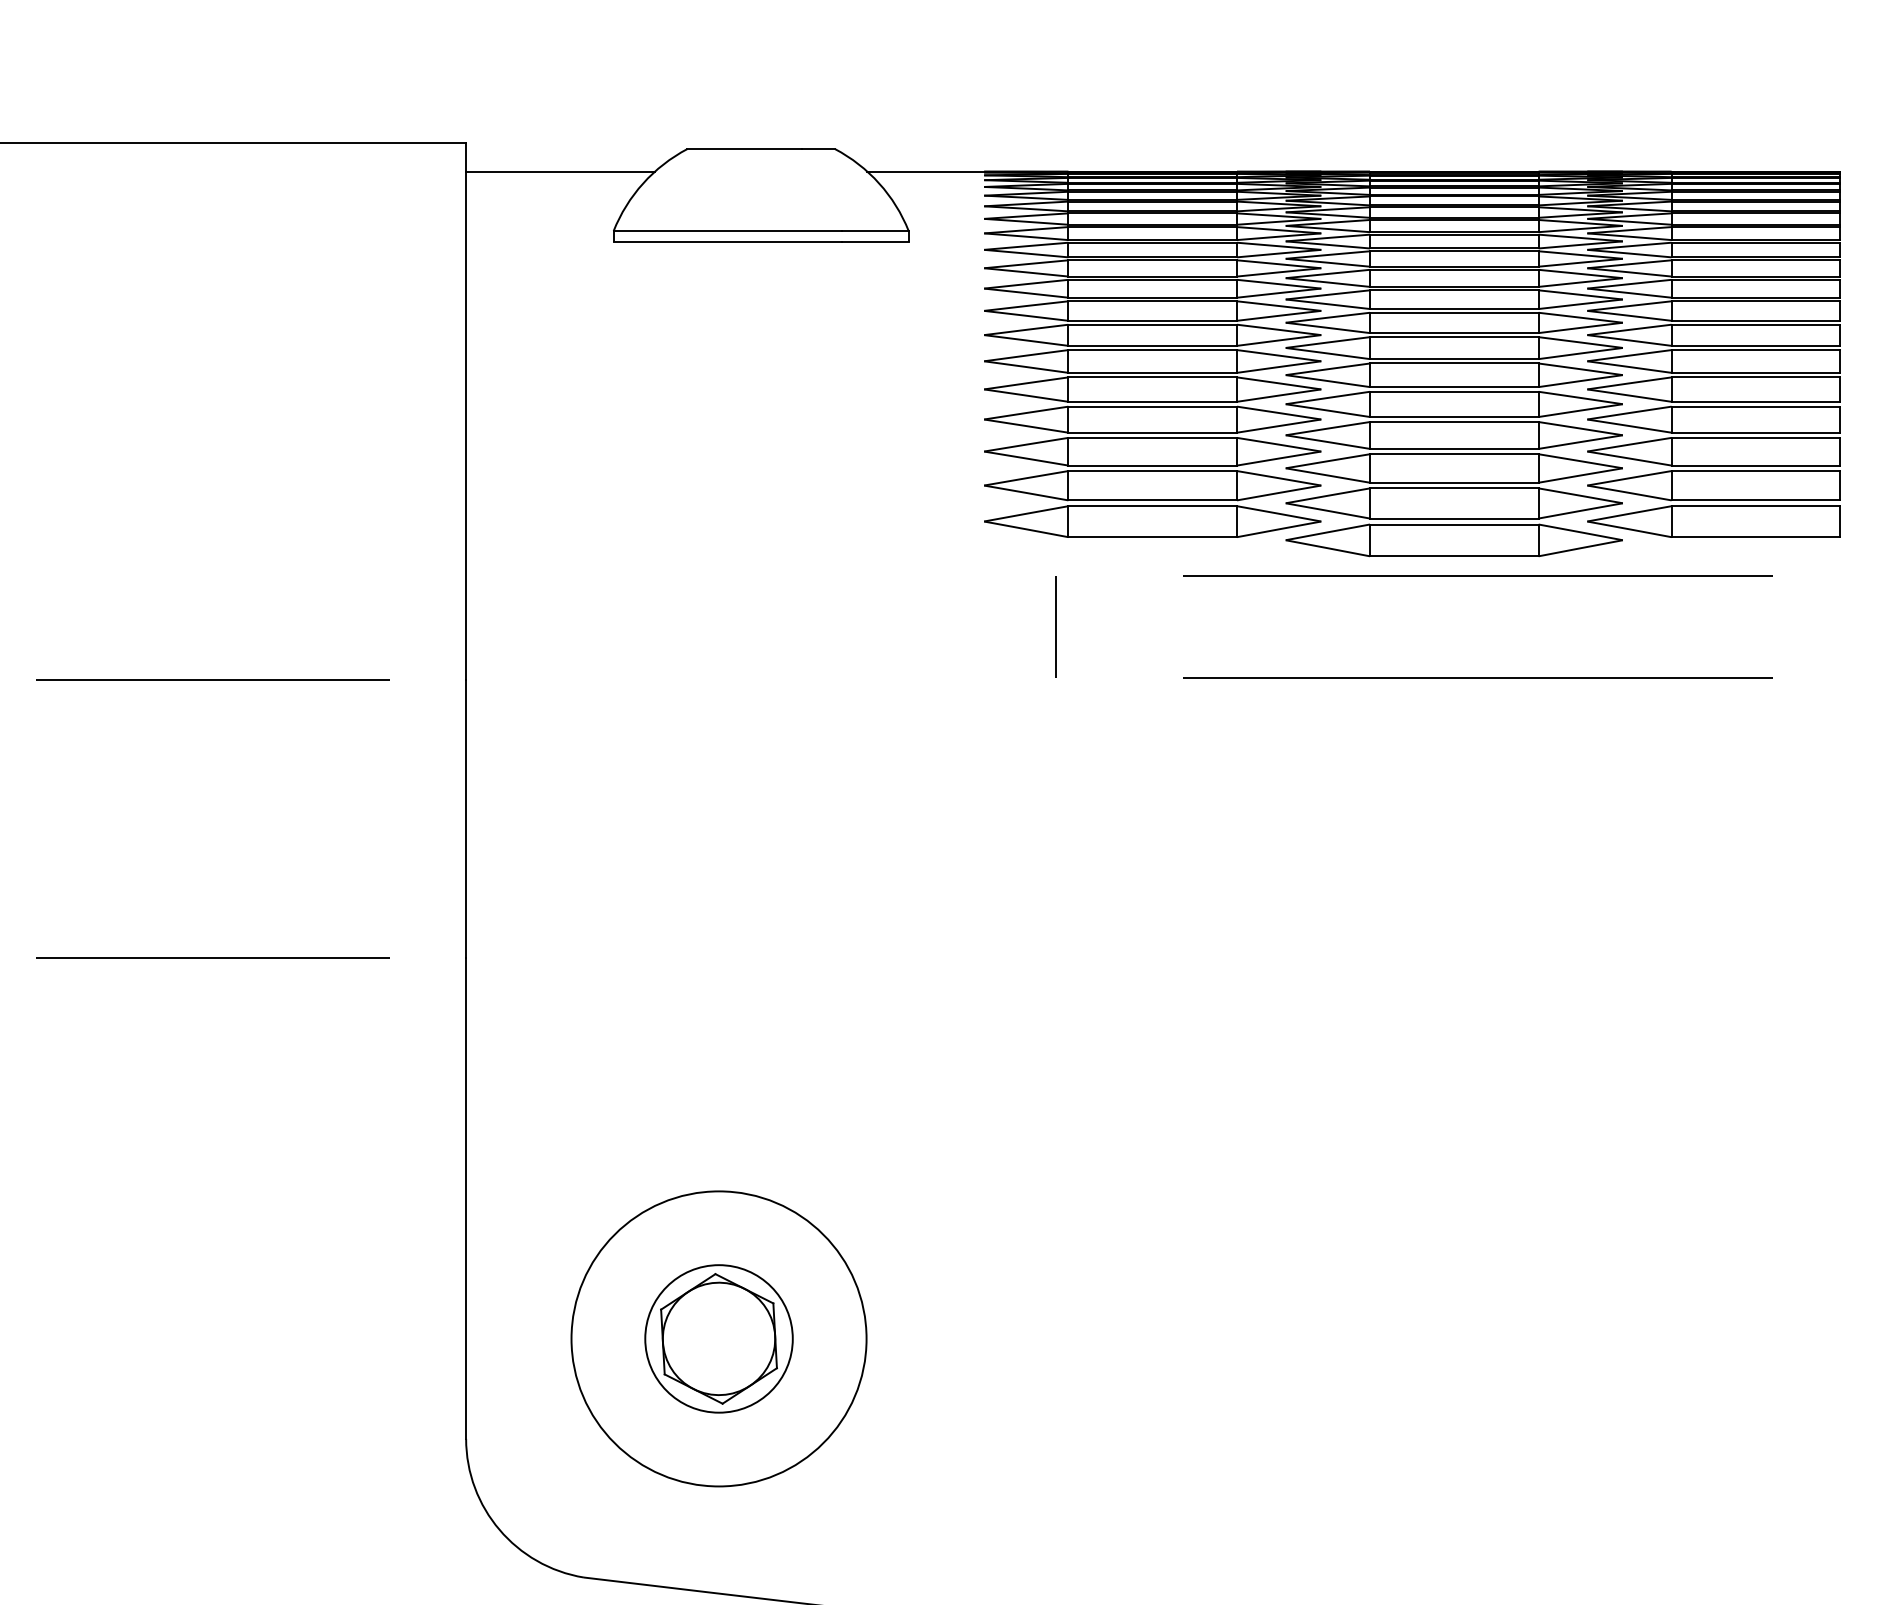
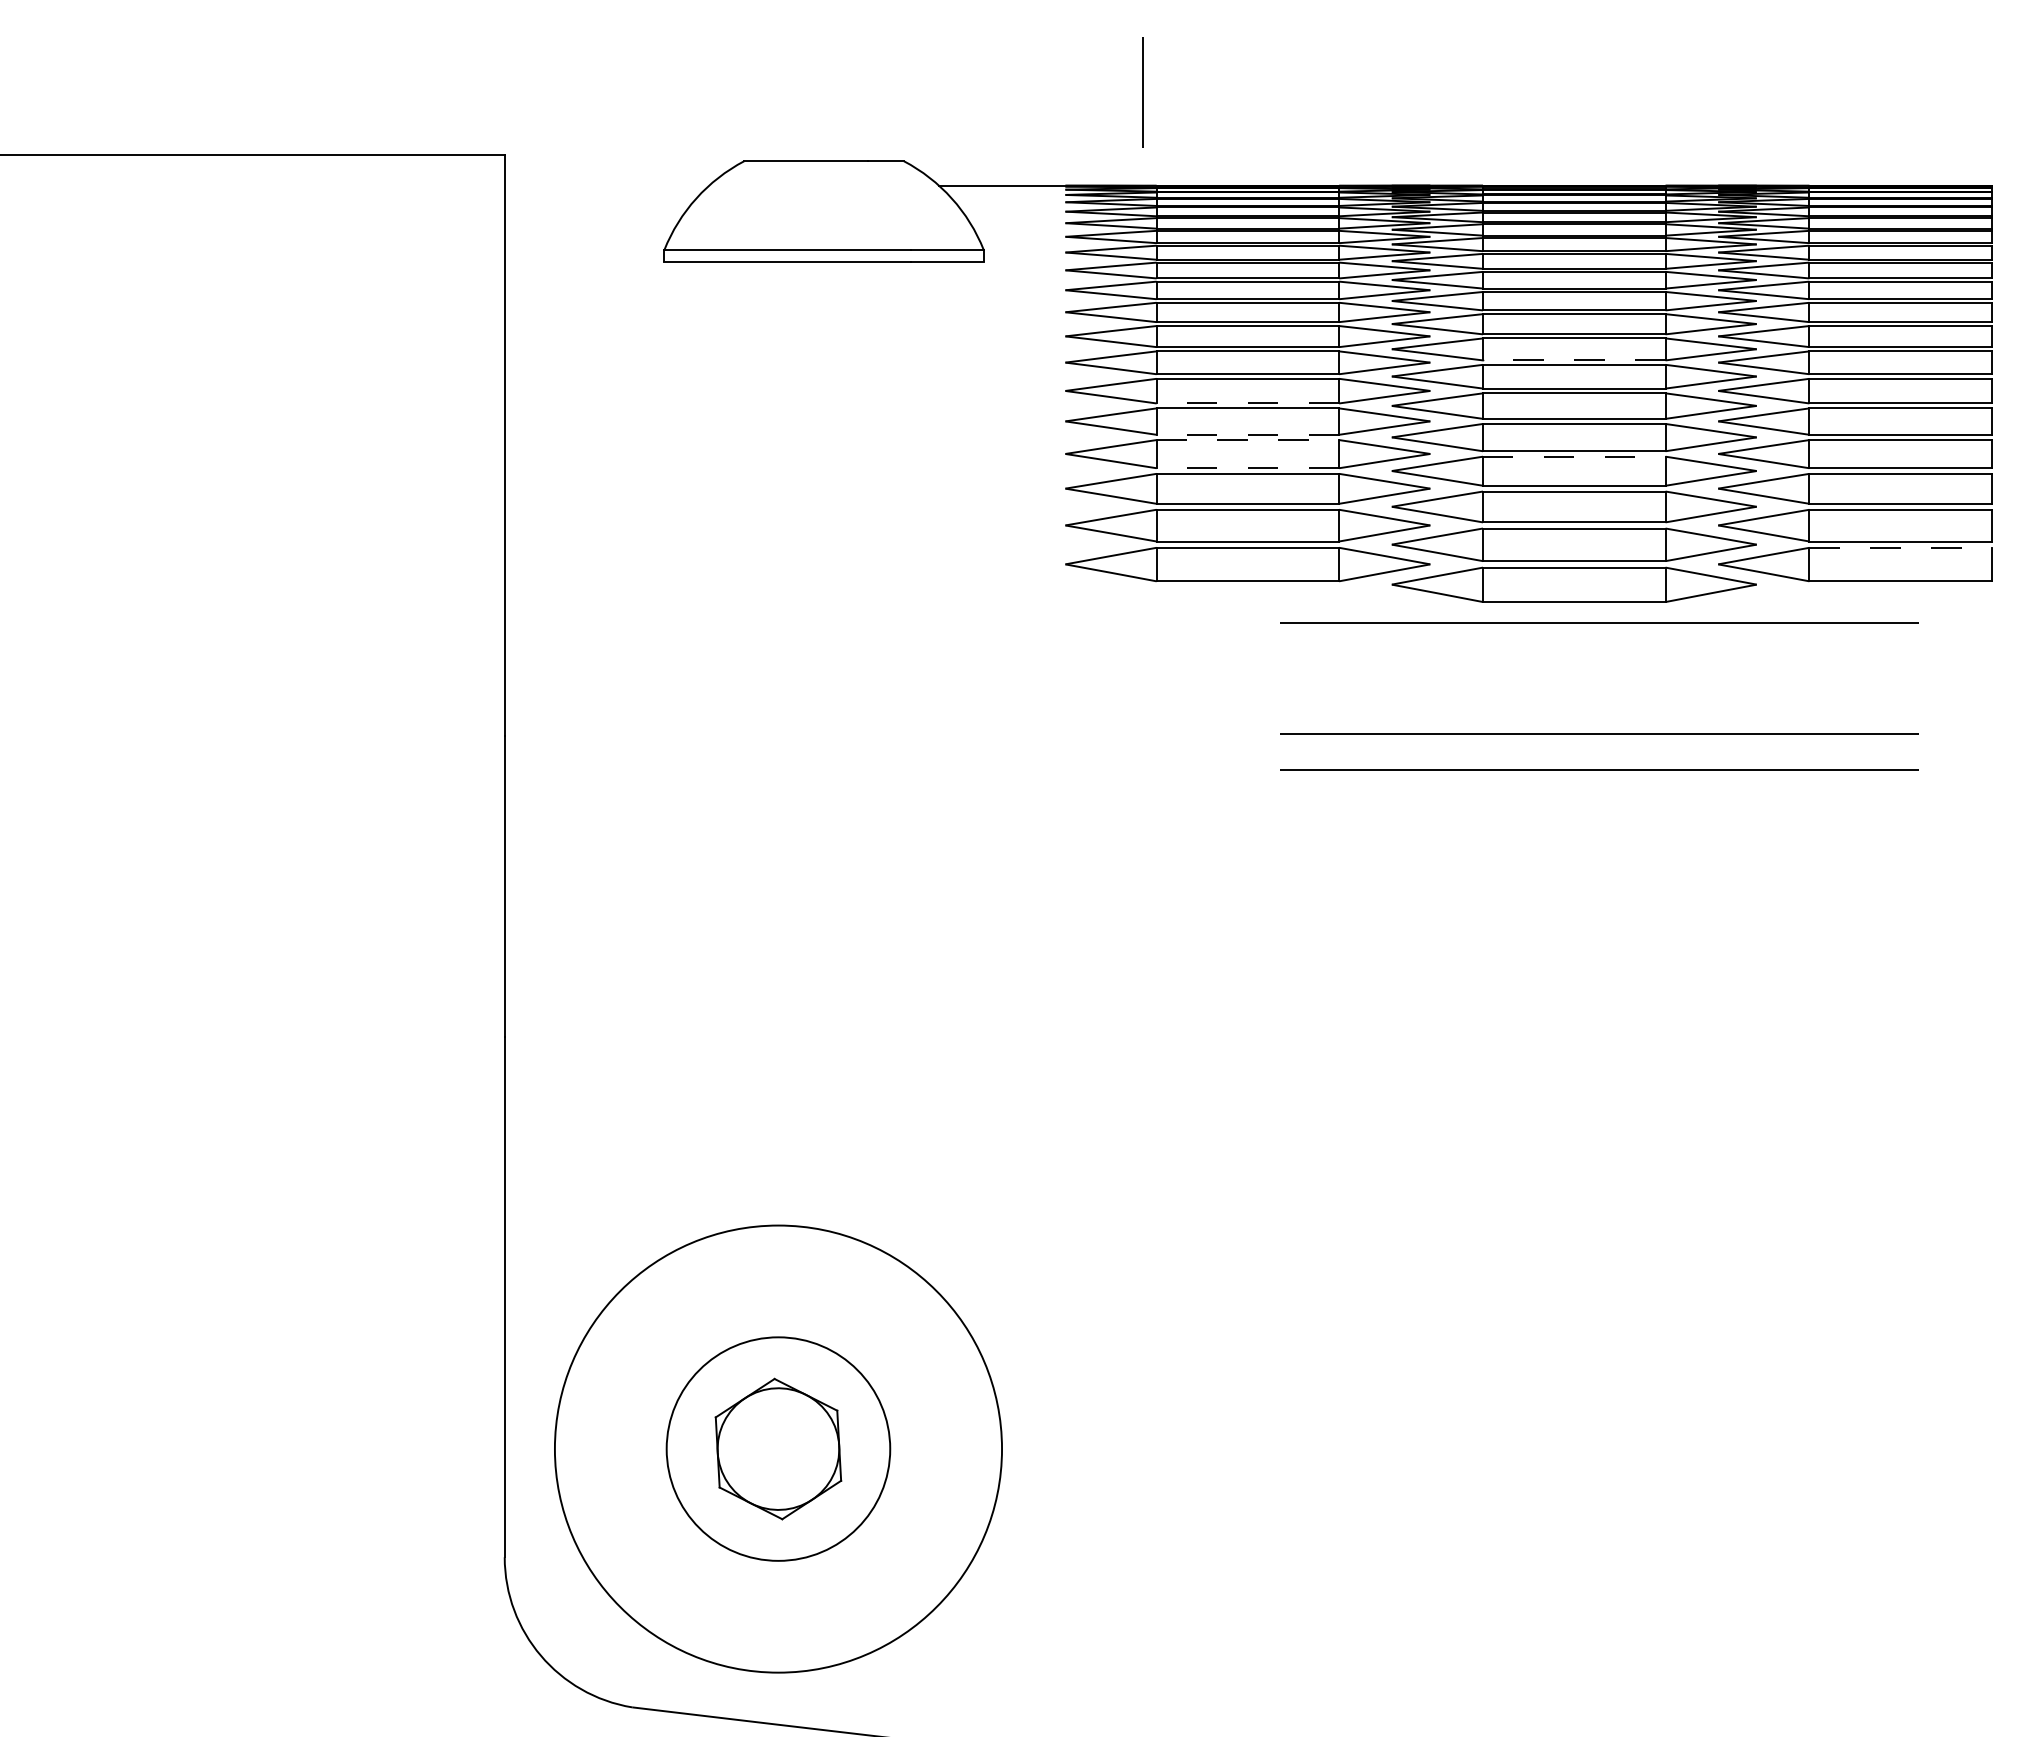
line: (560, 171) -> (606, 185), removed
line: (1453, 333) -> (1573, 360), solid -> dashed
line: (1152, 372) -> (1247, 403), solid -> dashed
line: (1152, 401) -> (1247, 434), solid -> dashed
line: (1153, 407) -> (1248, 440), solid -> dashed
line: (1454, 421) -> (1574, 456), solid -> dashed
line: (1152, 432) -> (1247, 468), solid -> dashed
line: (1756, 505) -> (1901, 547), solid -> dashed
line: (1055, 626) -> (1142, 92), moved
line: (212, 679) -> (230, 735), removed
line: (1477, 711) -> (1599, 769), added
line: (212, 958) -> (230, 1037), removed
circle: (719, 1338) -> (778, 1448), size x1.4
circle: (719, 1338) -> (778, 1448), size x1.4

